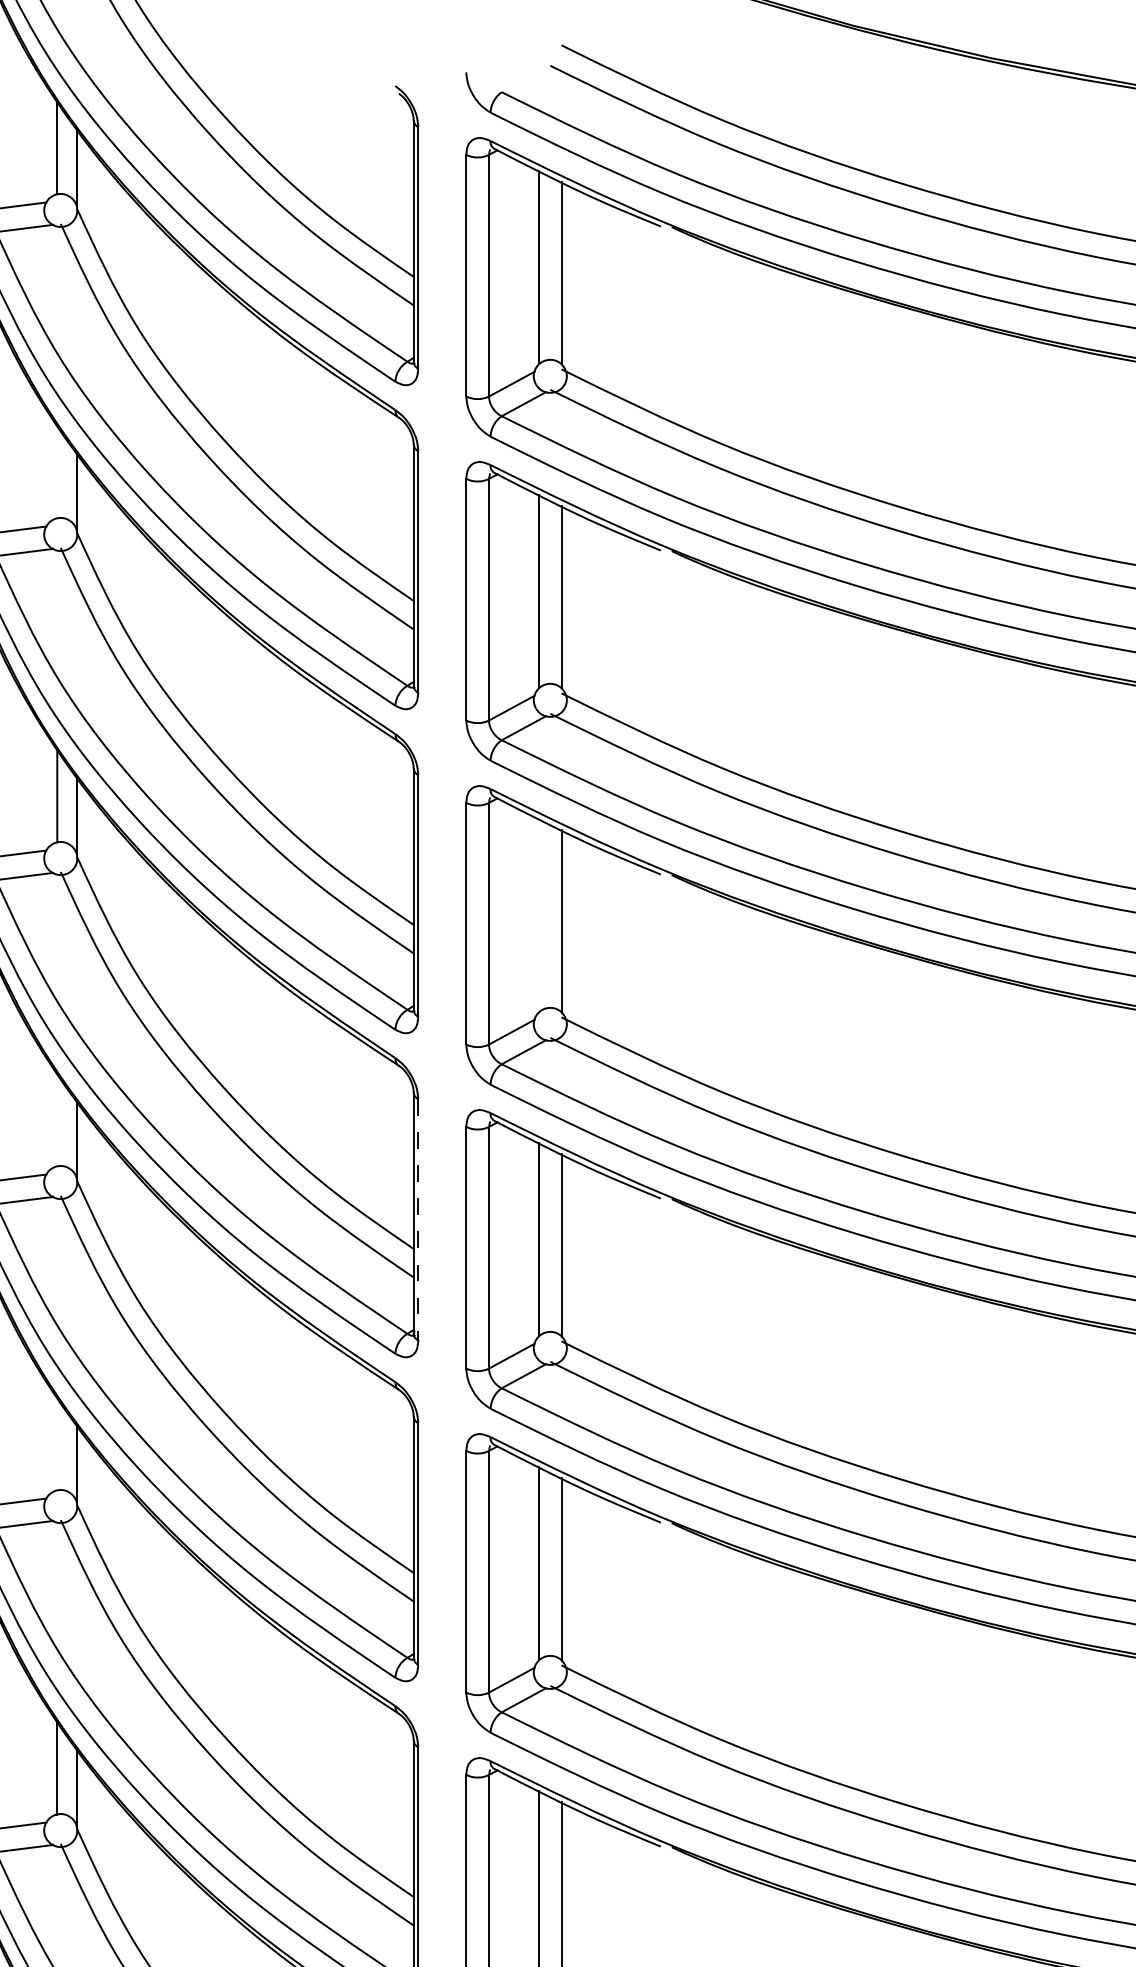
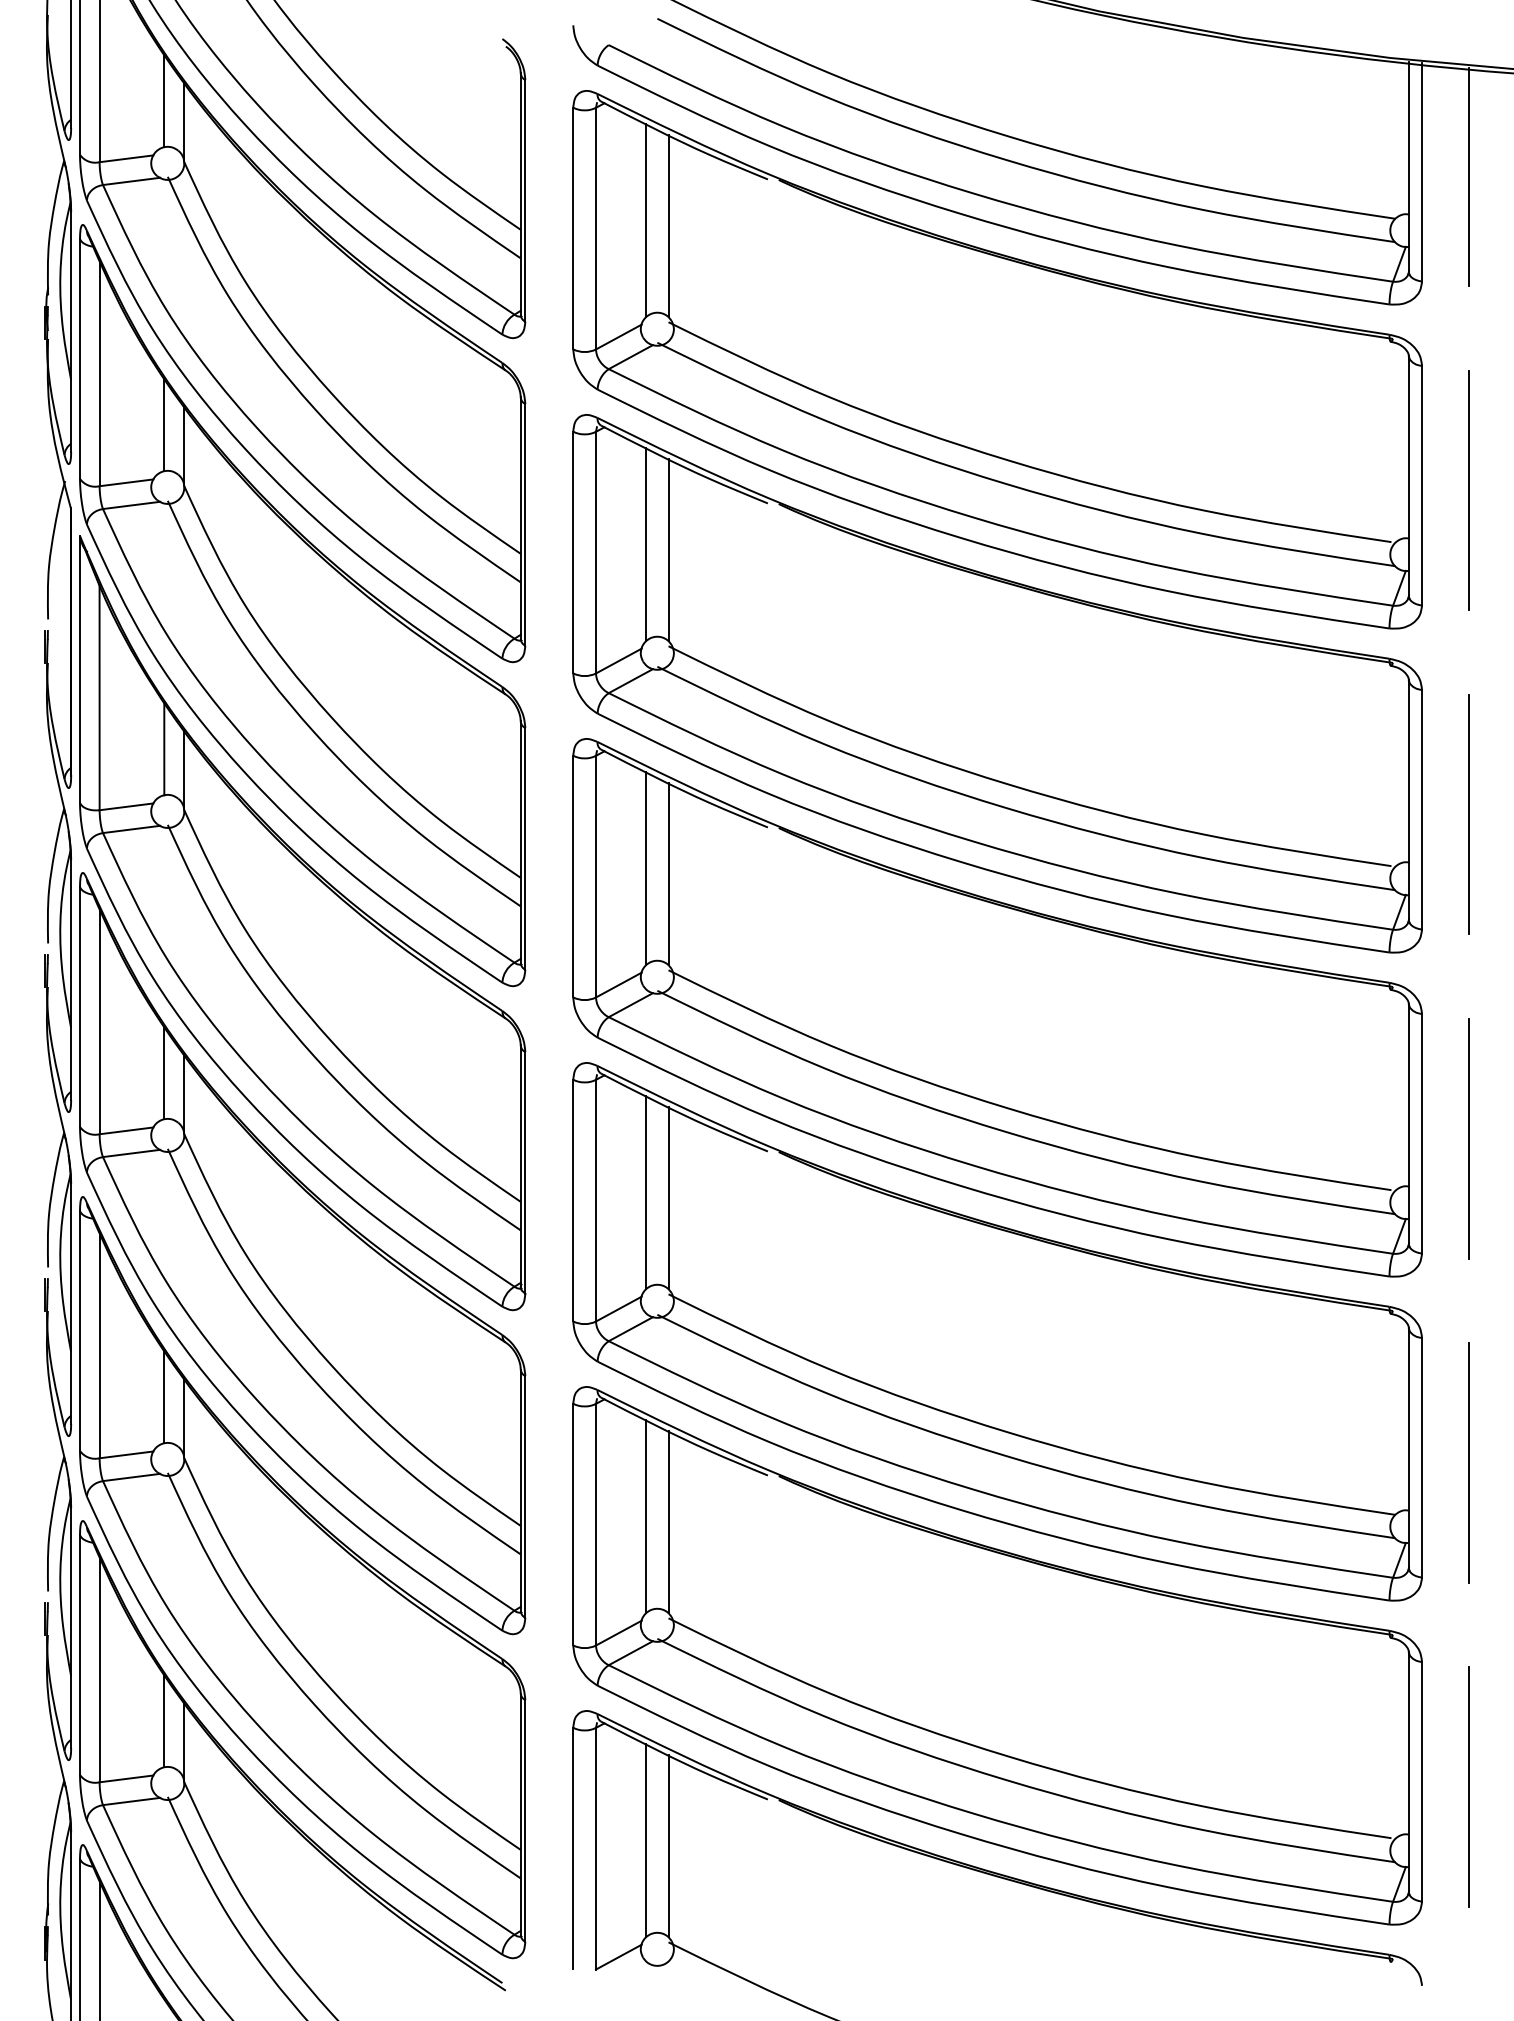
line: (57, 472) -> (164, 425), added
line: (539, 915) -> (646, 868), added
line: (57, 1120) -> (164, 1073), added
line: (418, 1219) -> (525, 1172), dashed -> solid
line: (57, 1444) -> (164, 1397), added

